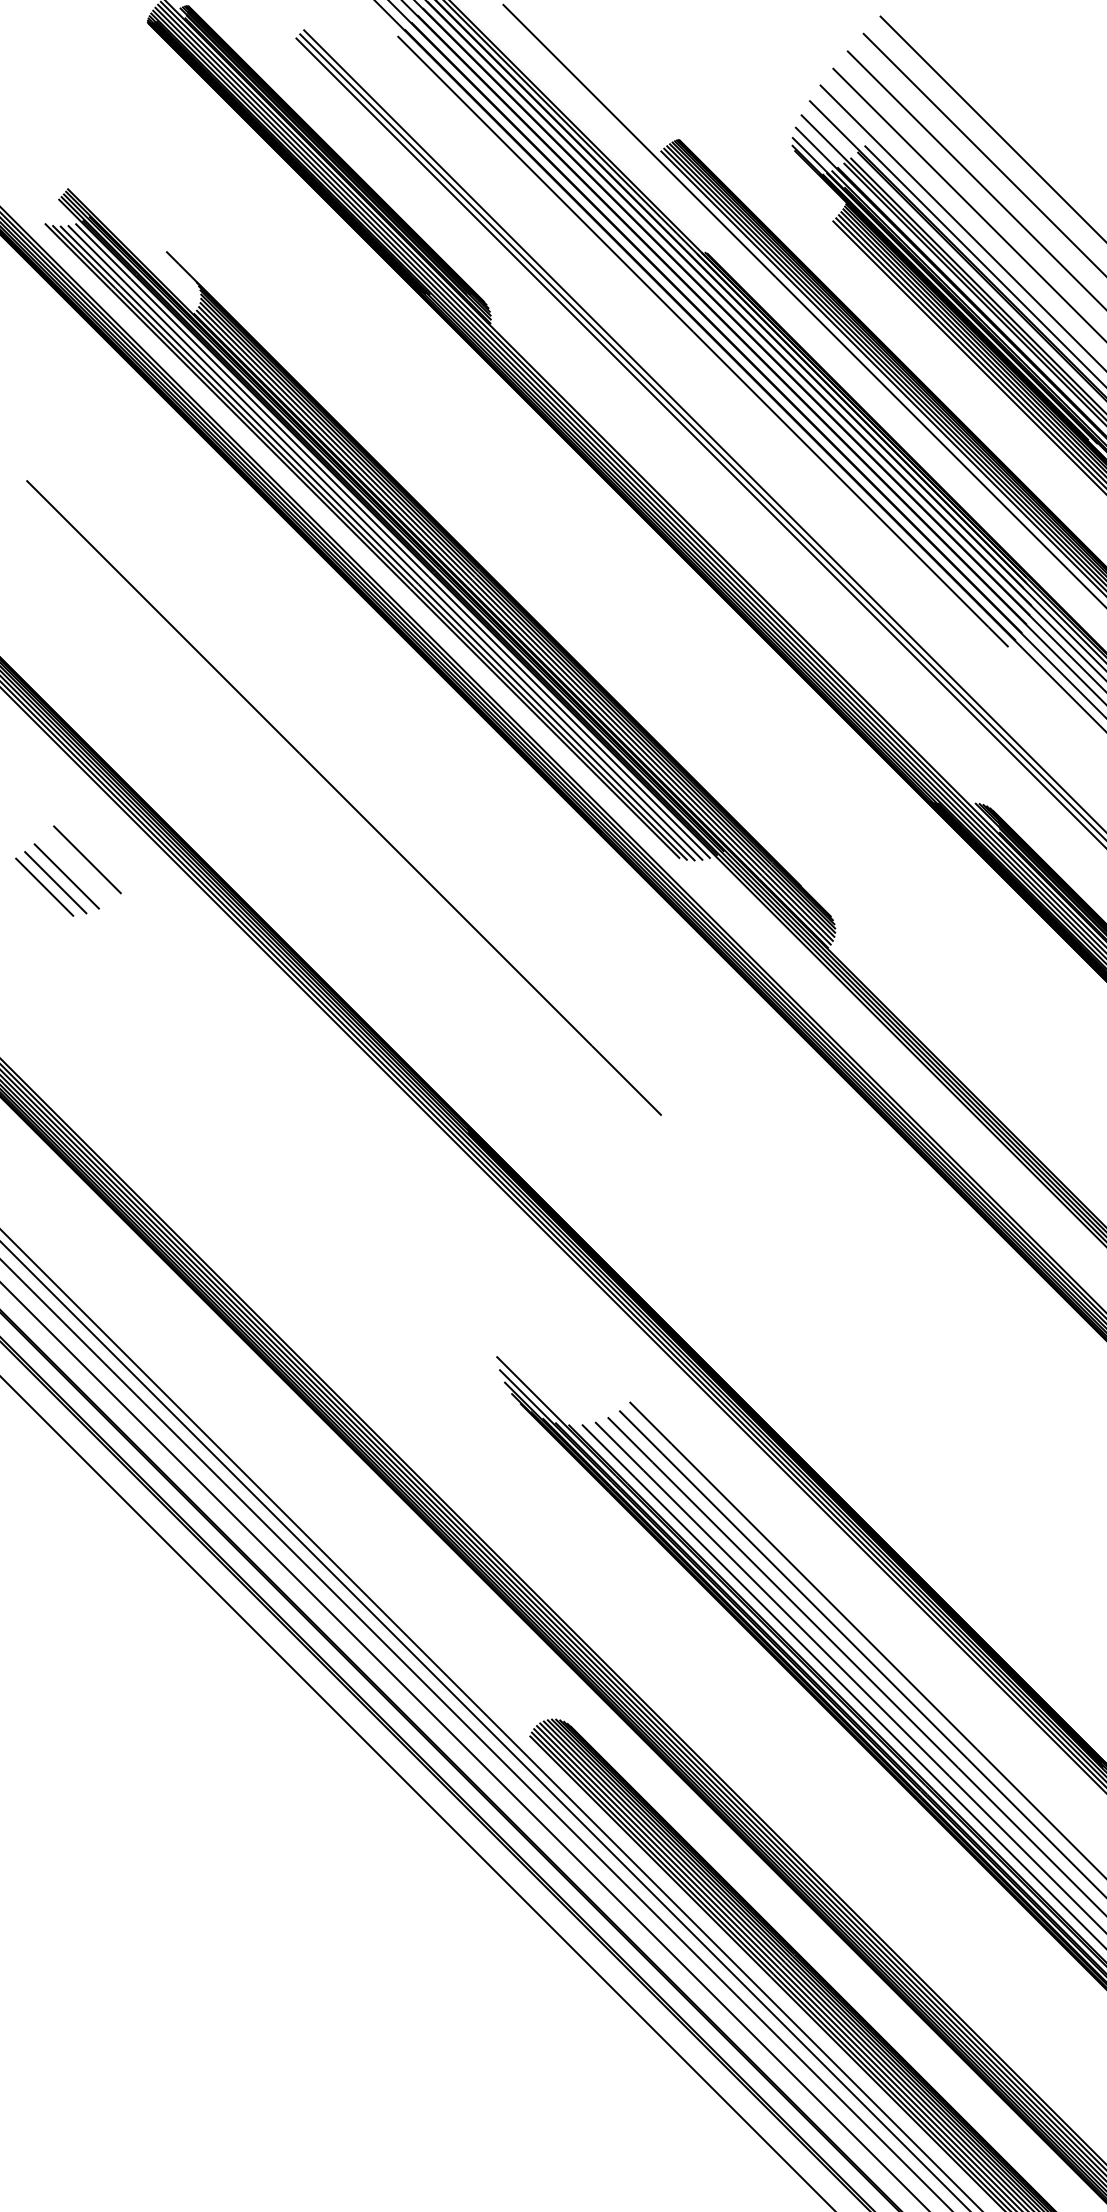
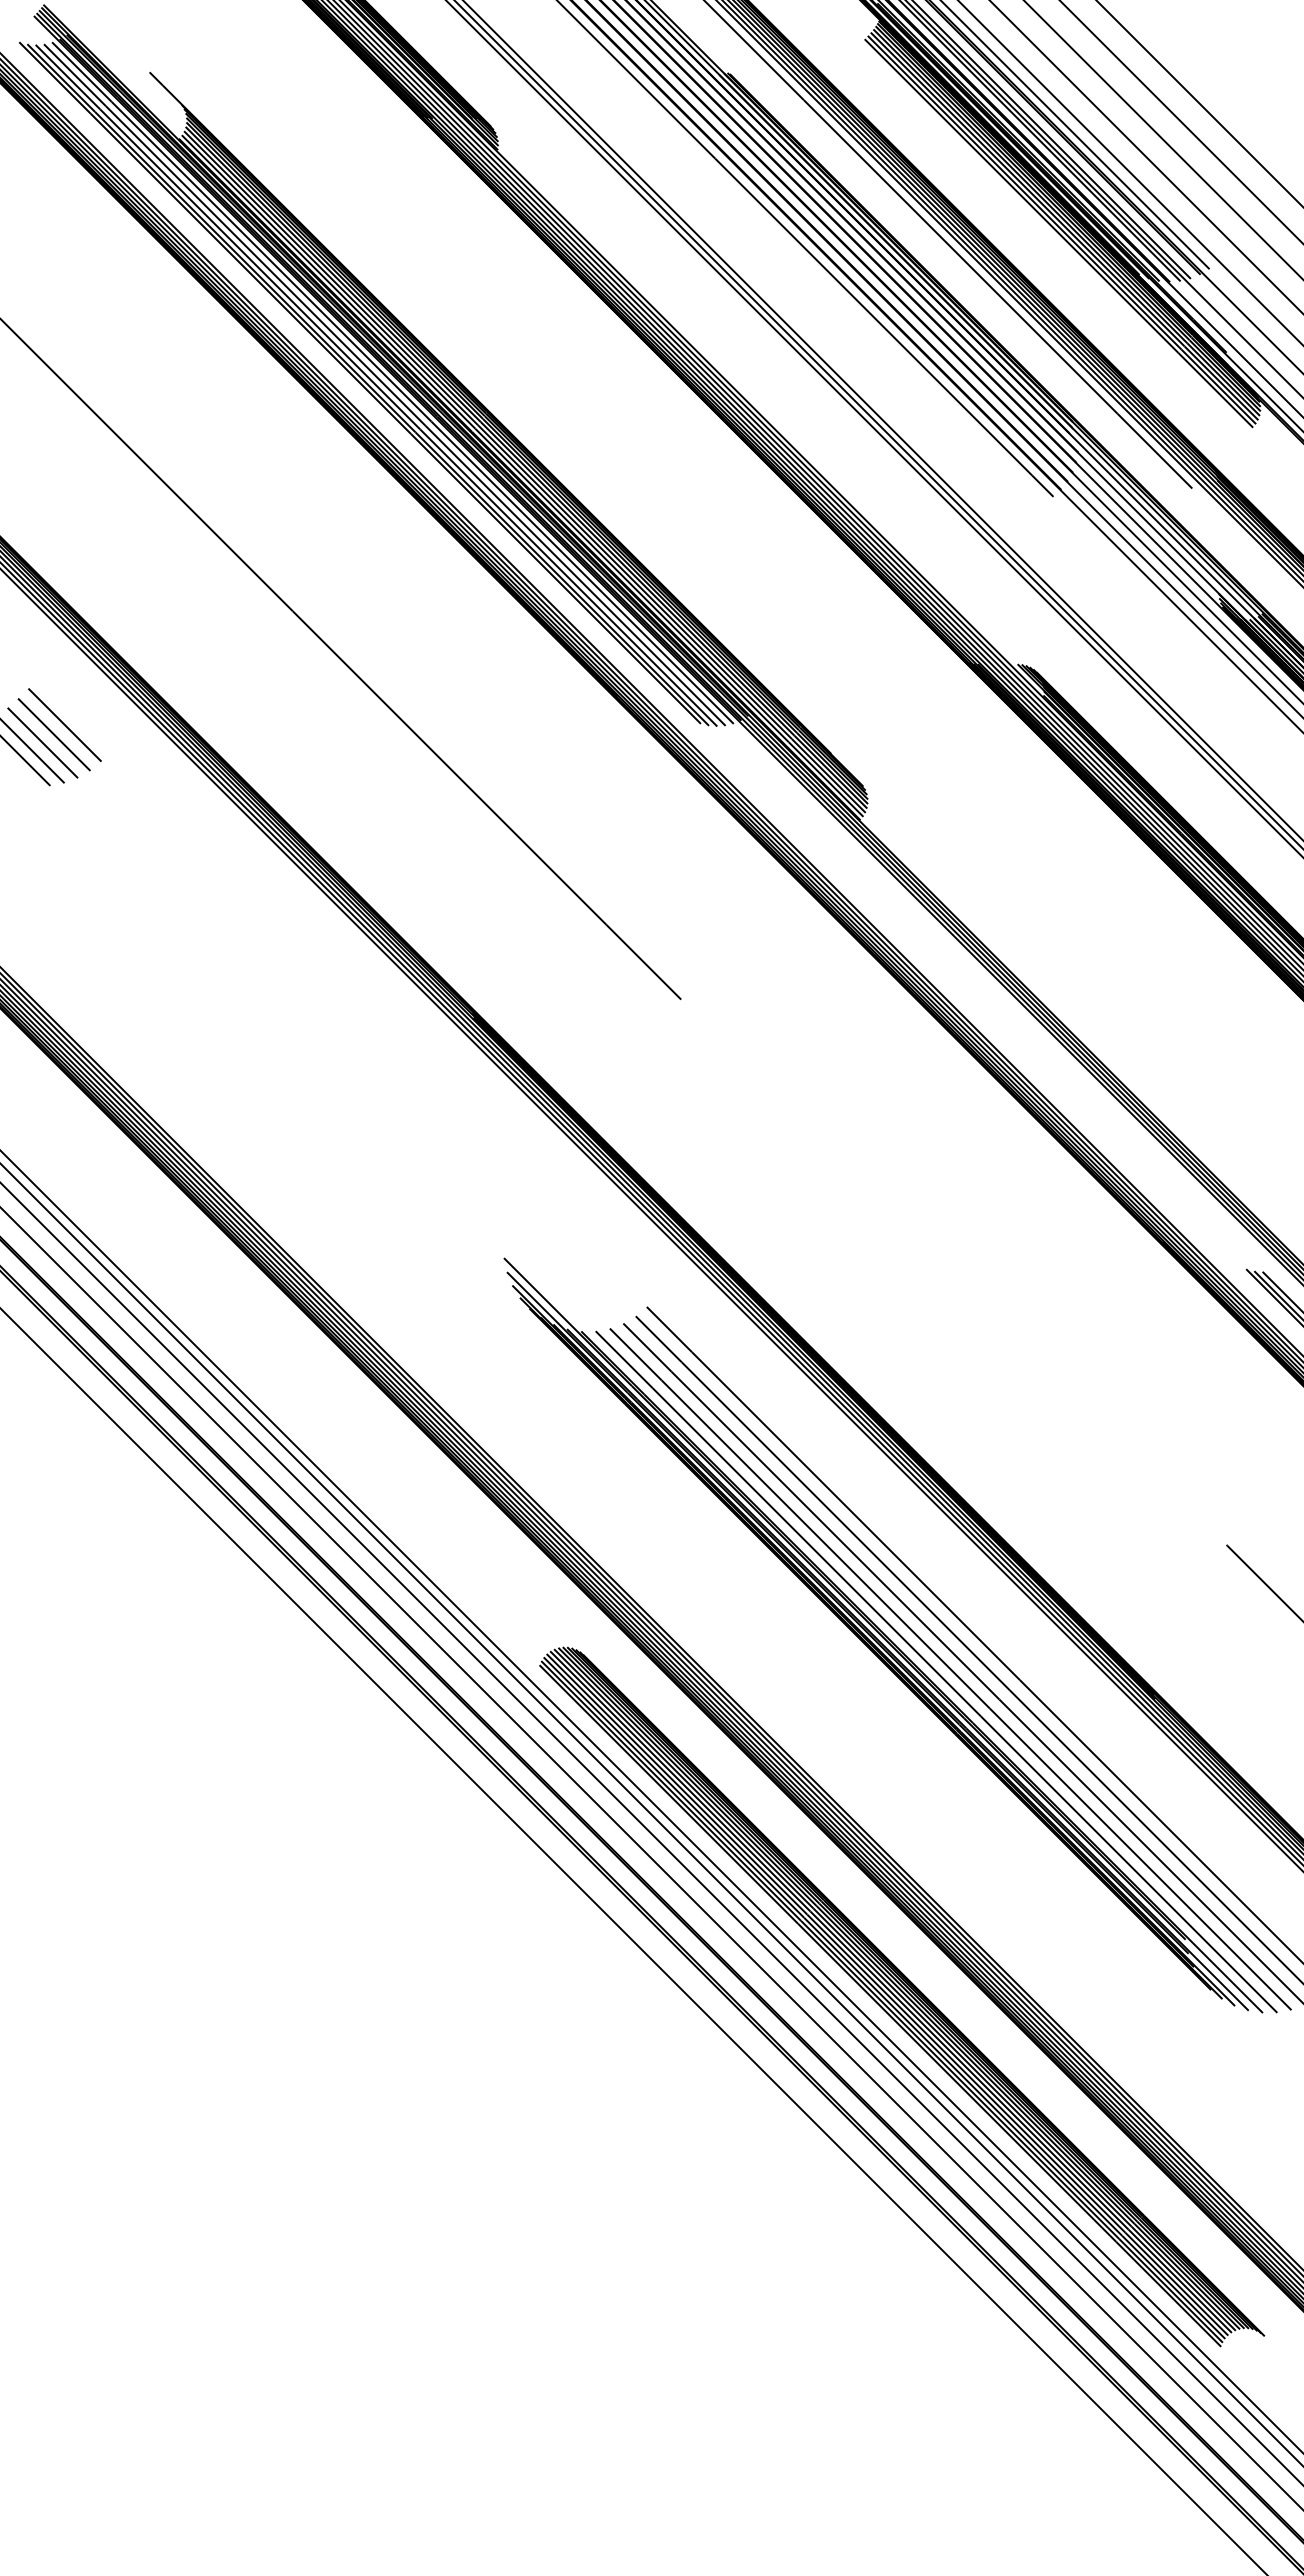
line: (77, 868) -> (54, 734), added

